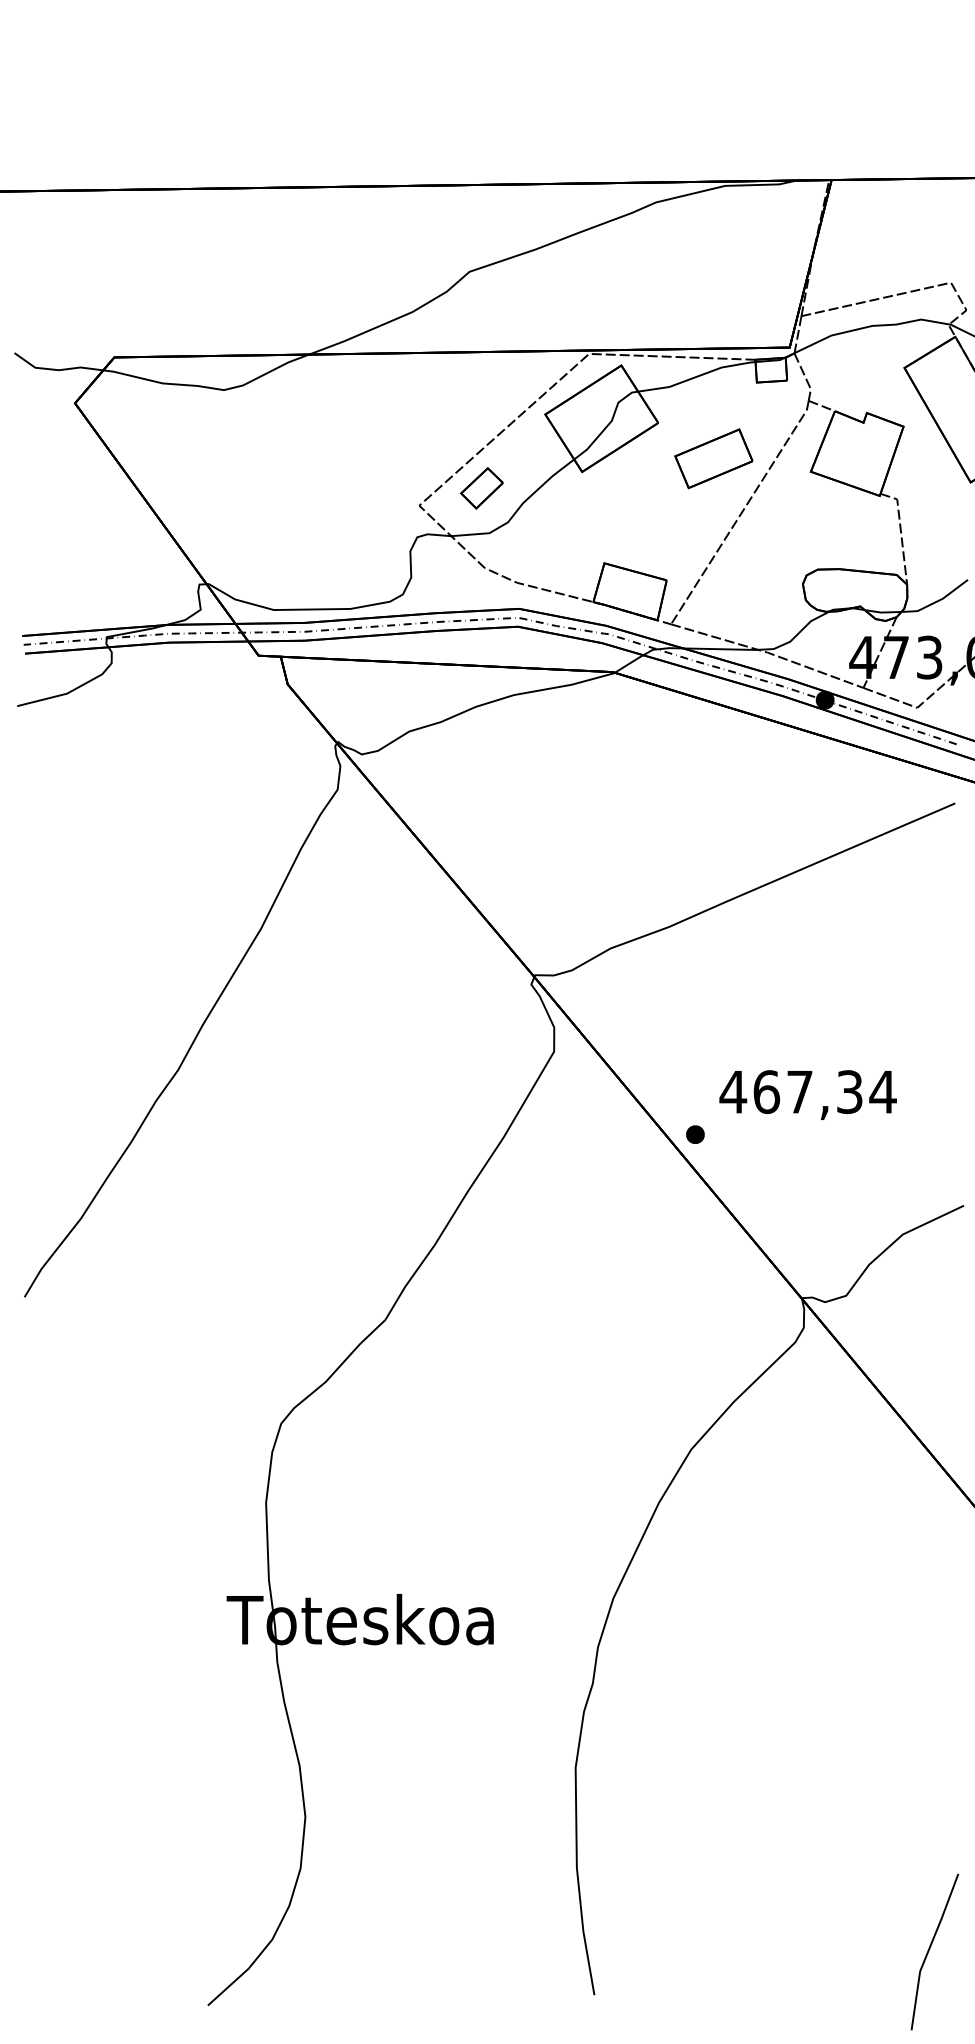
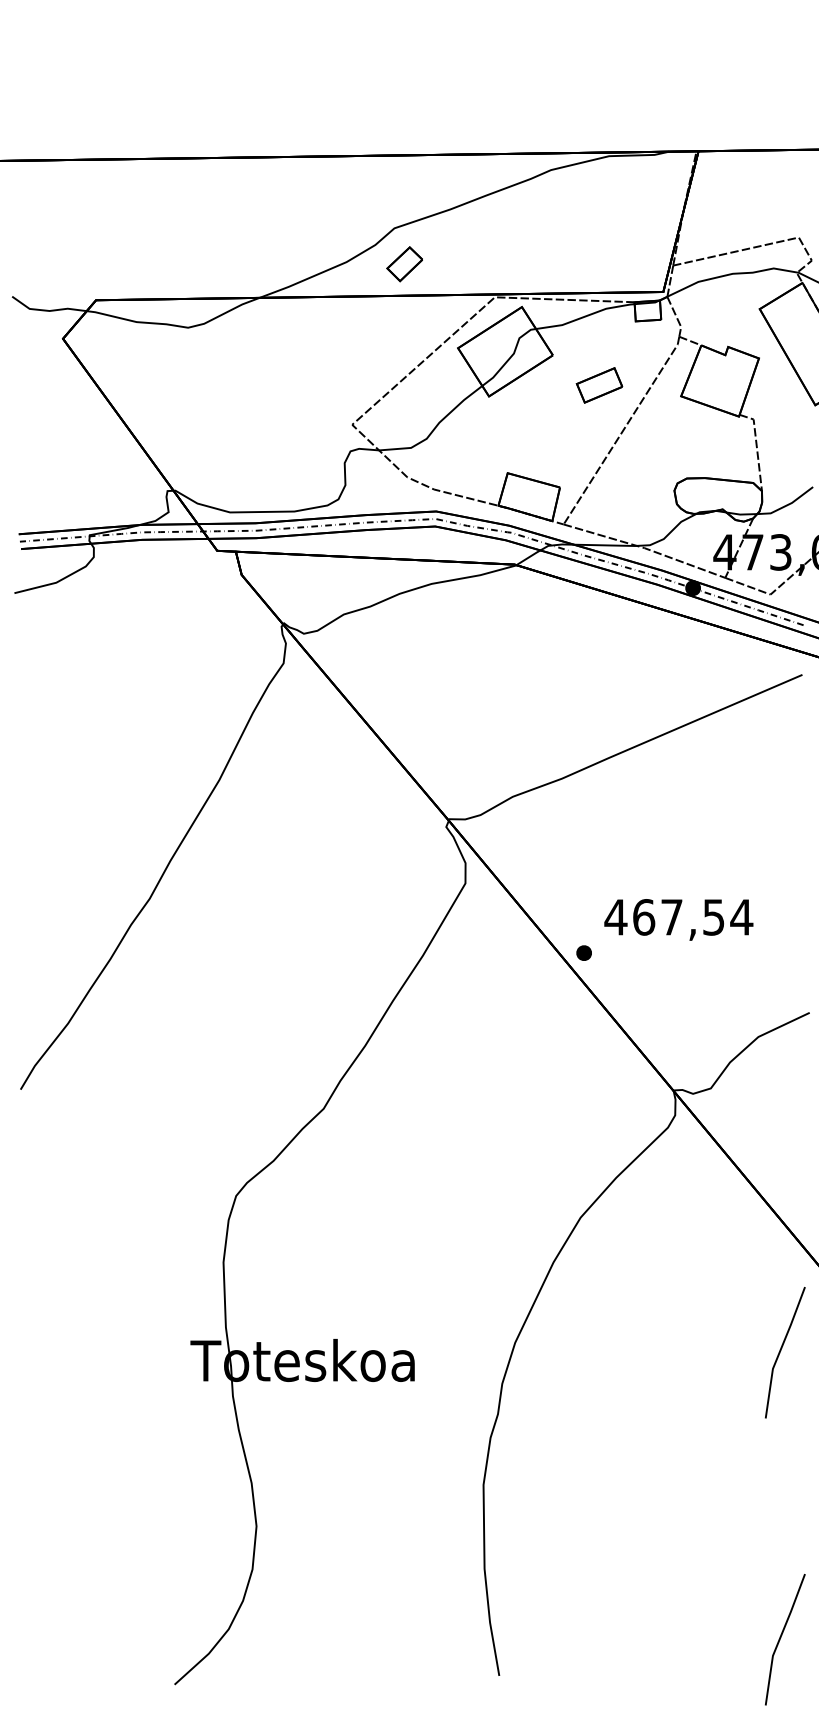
part: (713, 458) -> (599, 385), size x0.7
part: (481, 488) -> (404, 264), moved
text: (849, 1092) -> (713, 917), 467,34 -> 467,54
line: (930, 1607) -> (781, 1350), added

